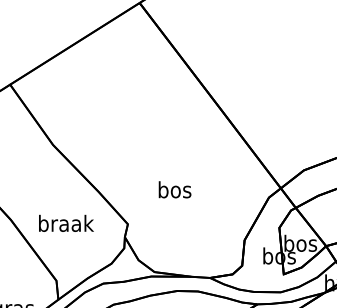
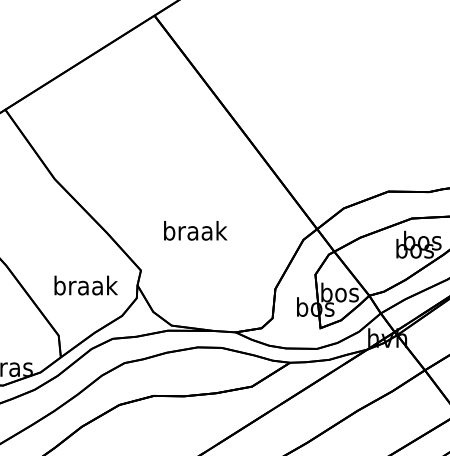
text: (175, 189) -> (195, 230), bos -> braak
text: (65, 223) -> (85, 285), moved

